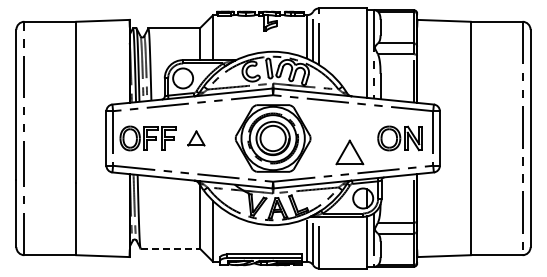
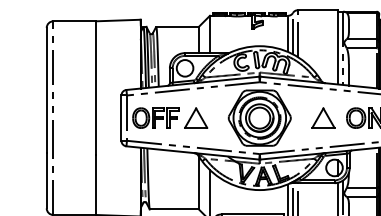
part: (196, 138) -> (196, 118), size x1.67
part: (349, 152) -> (323, 118), moved
line: (170, 248) -> (174, 209), dashed -> solid

